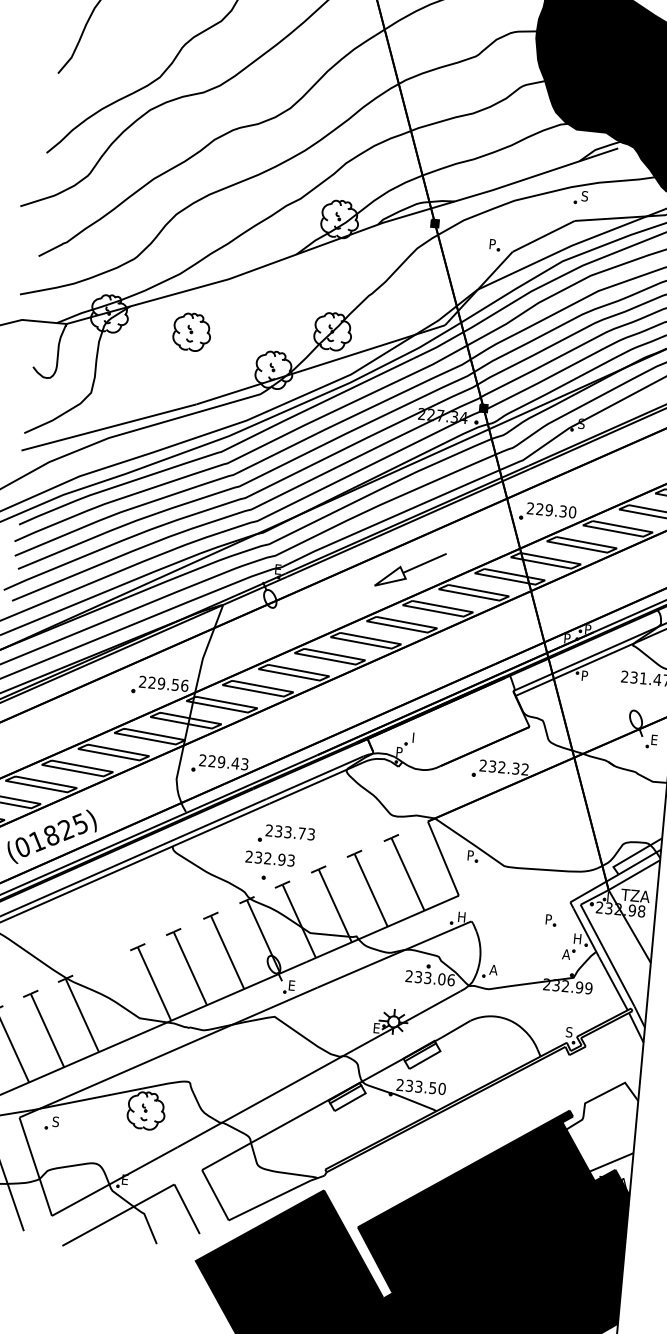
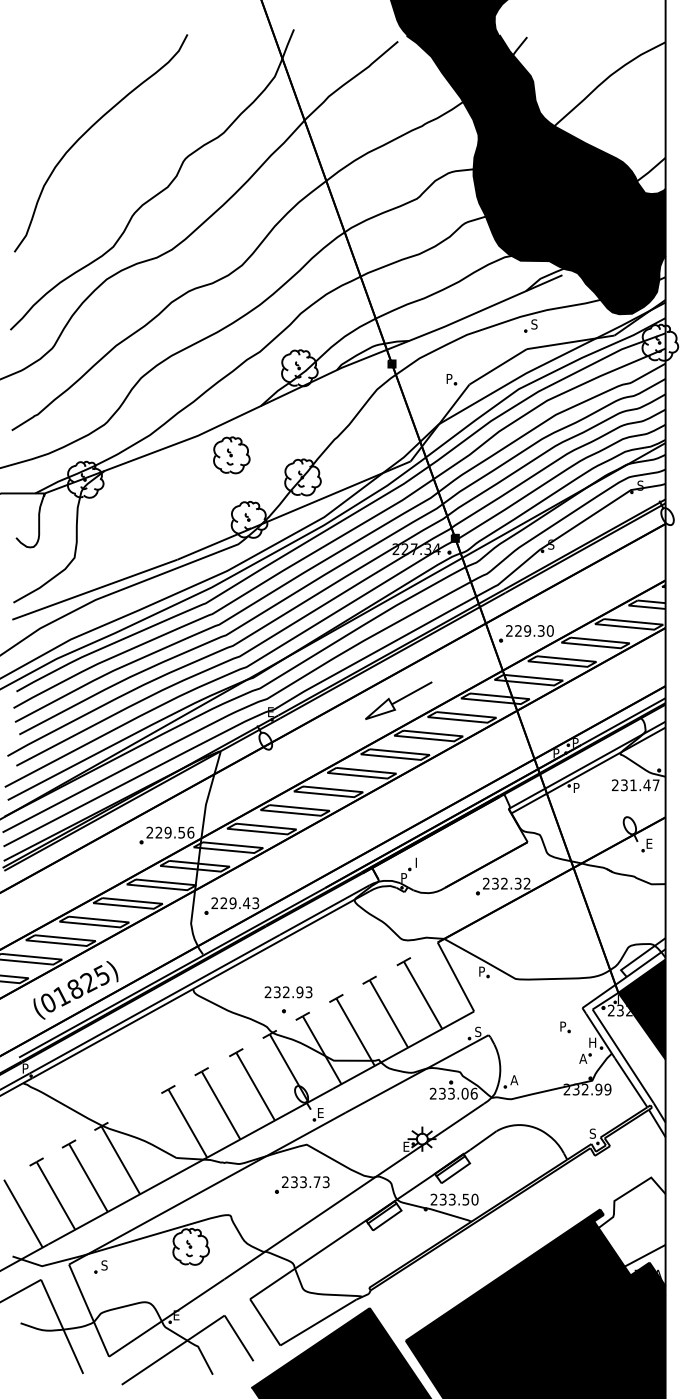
part: (191, 332) -> (231, 455), moved
part: (286, 834) -> (302, 1184), moved
fill: (630, 909) -> (641, 1009), added
text: (461, 916) -> (478, 1031), H -> S

